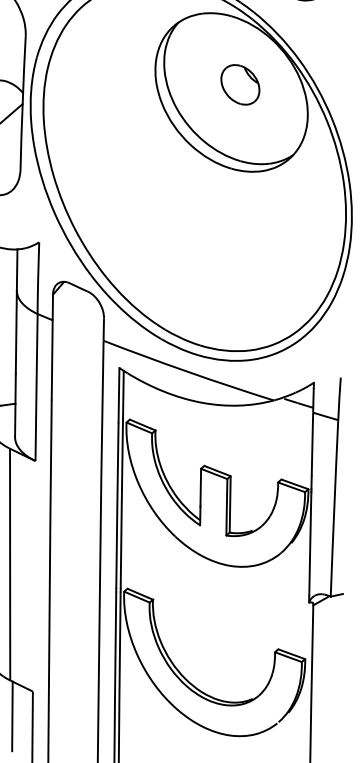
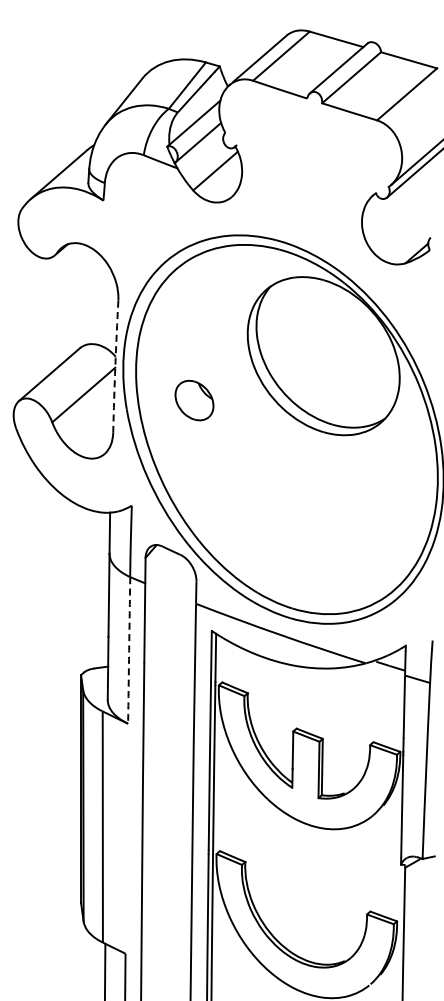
part: (240, 84) -> (194, 400), moved
arc: (22, 102) -> (115, 366), solid -> dashed
arc: (36, 387) -> (129, 650), solid -> dashed

